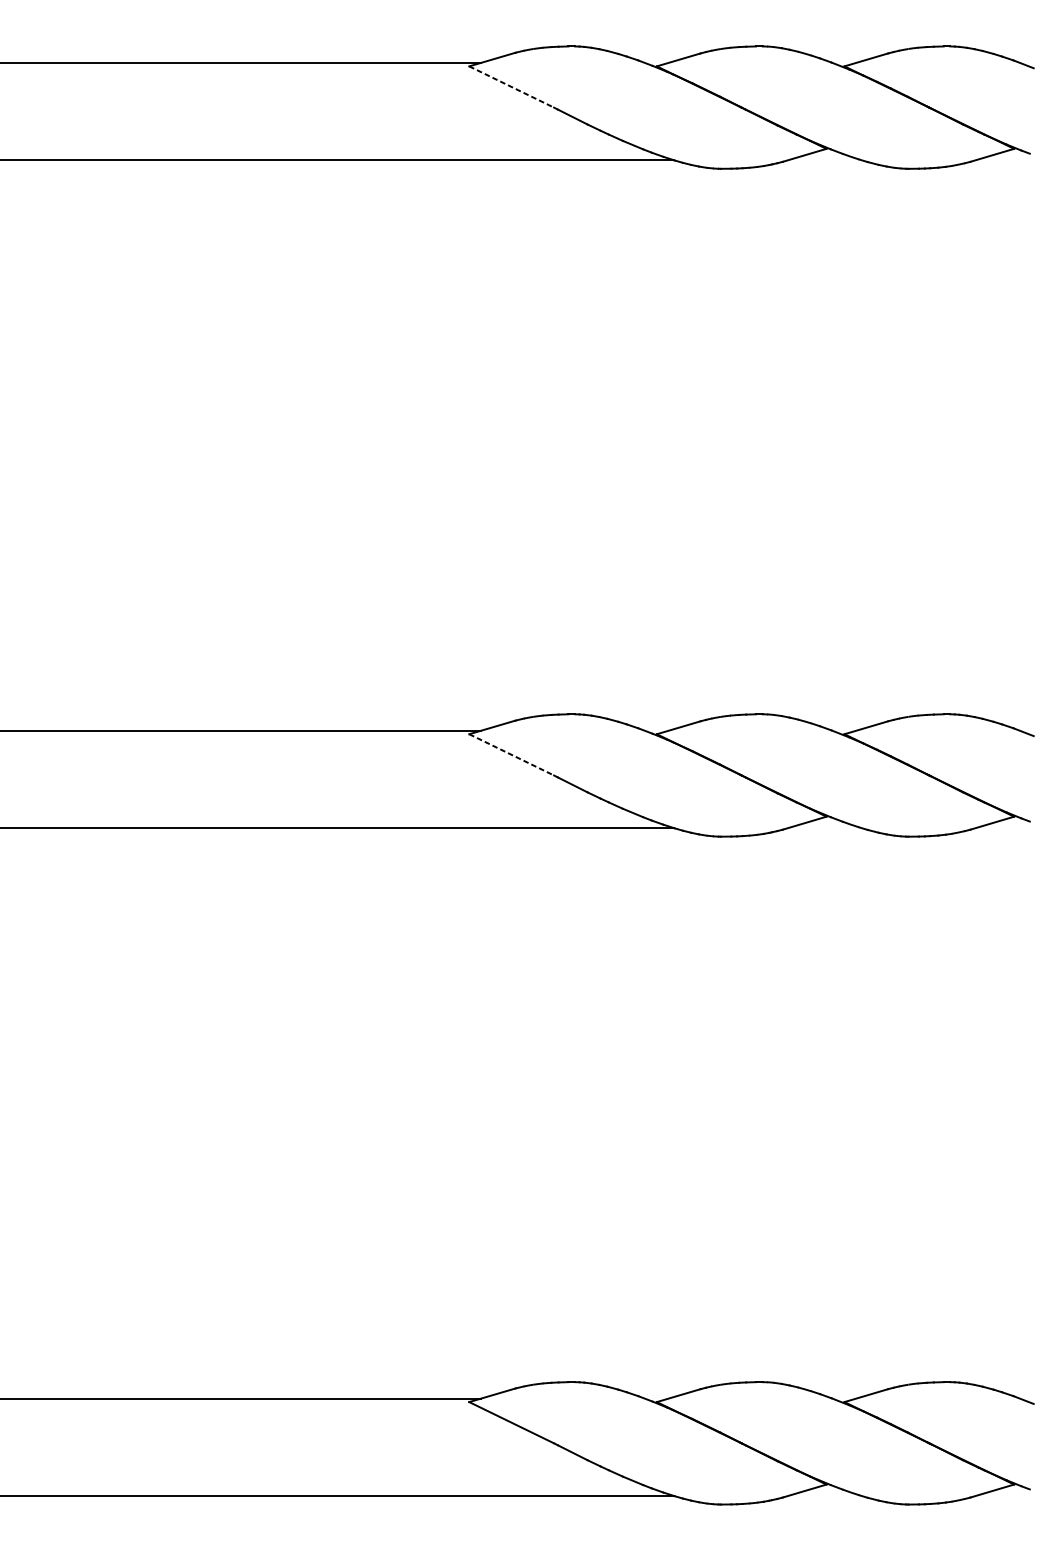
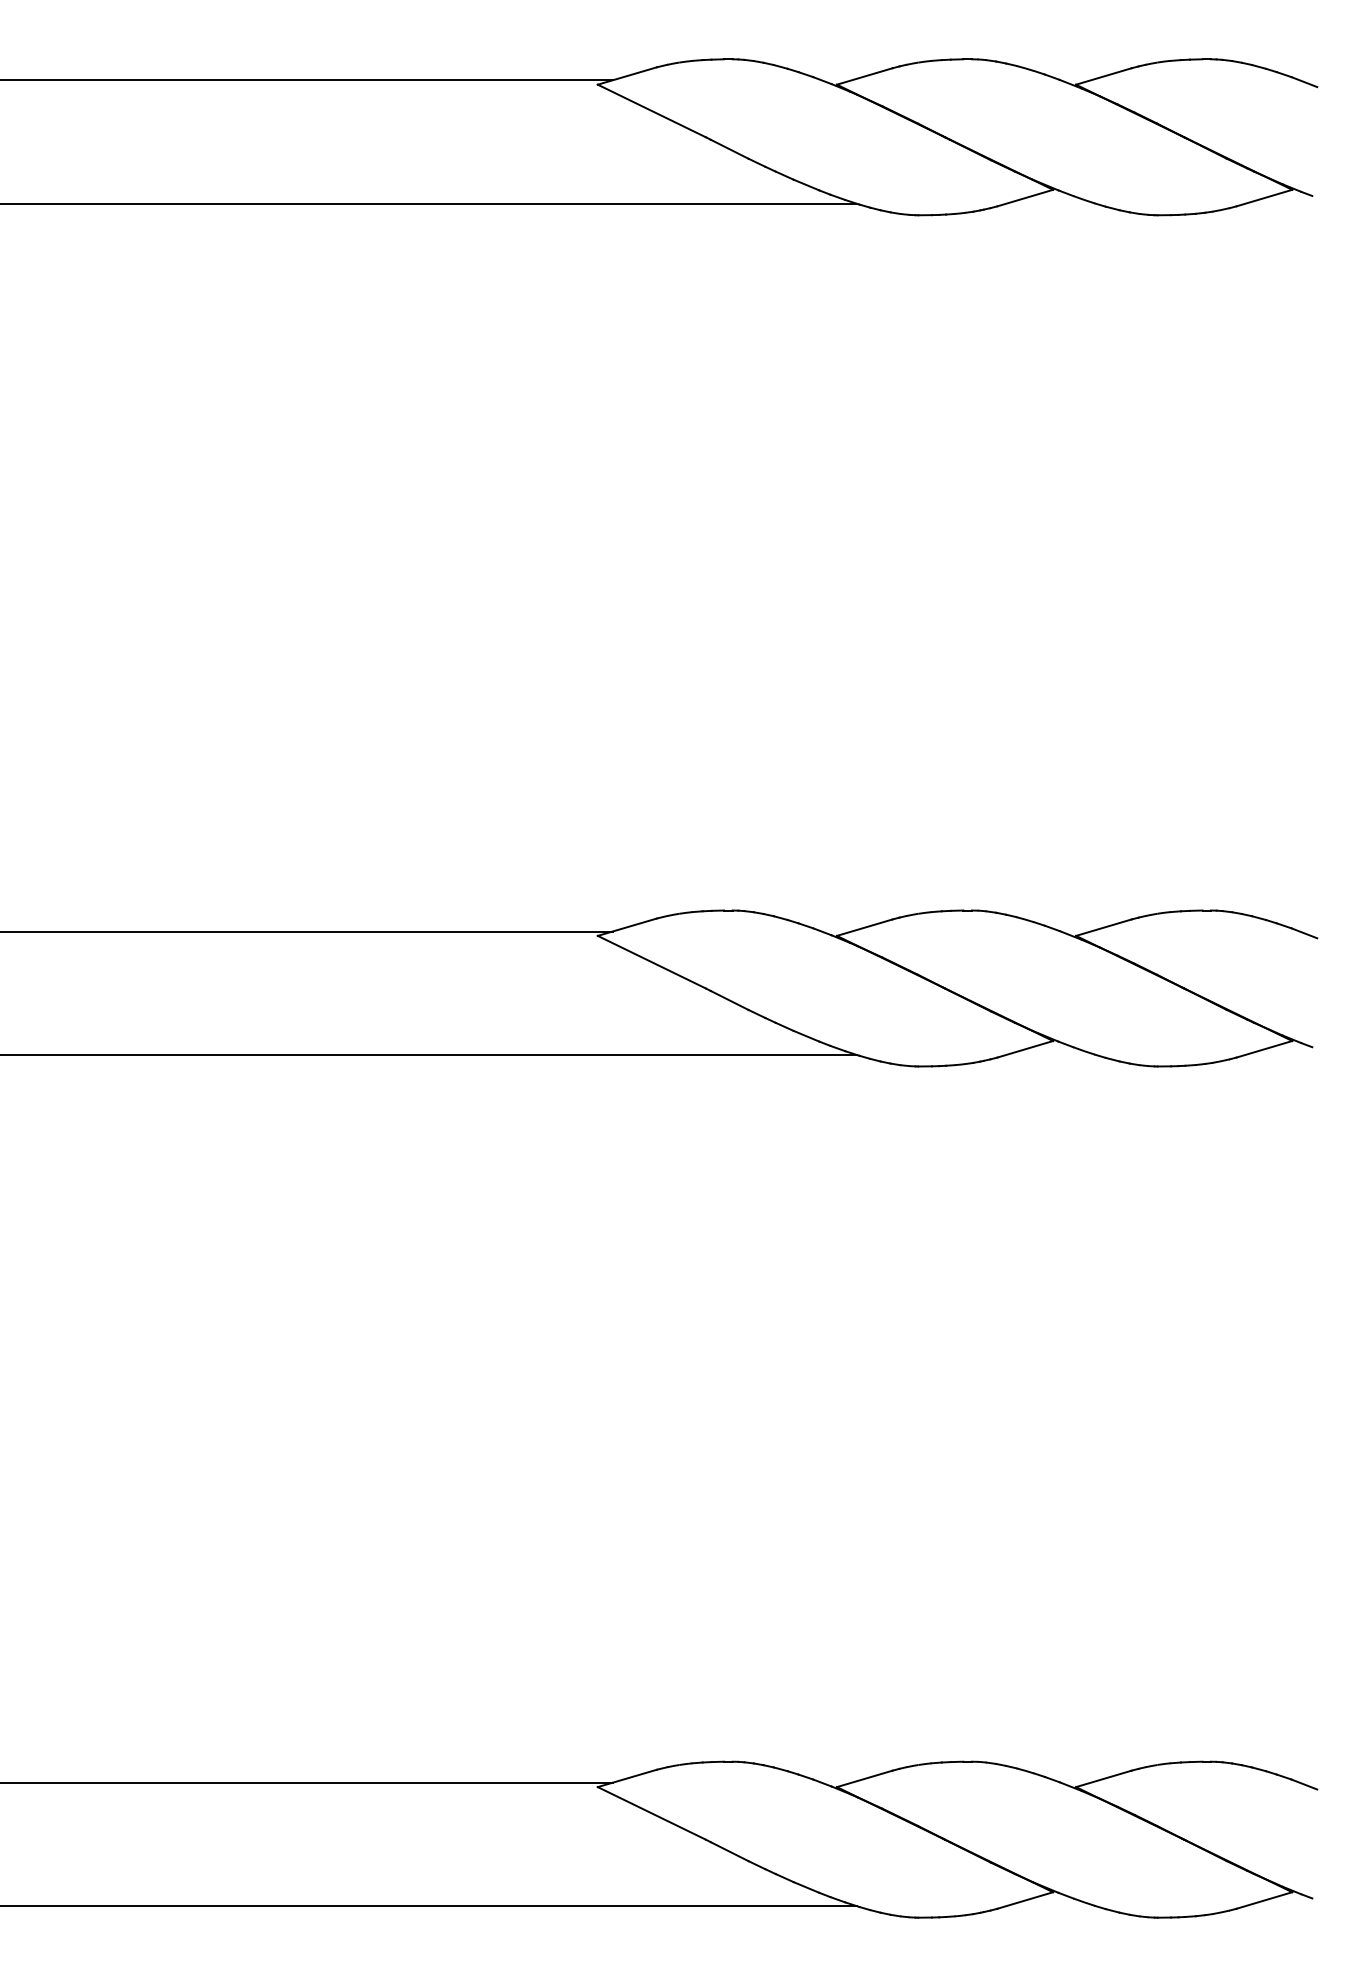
line: (512, 87) -> (652, 111), dashed -> solid
line: (512, 755) -> (652, 962), dashed -> solid

